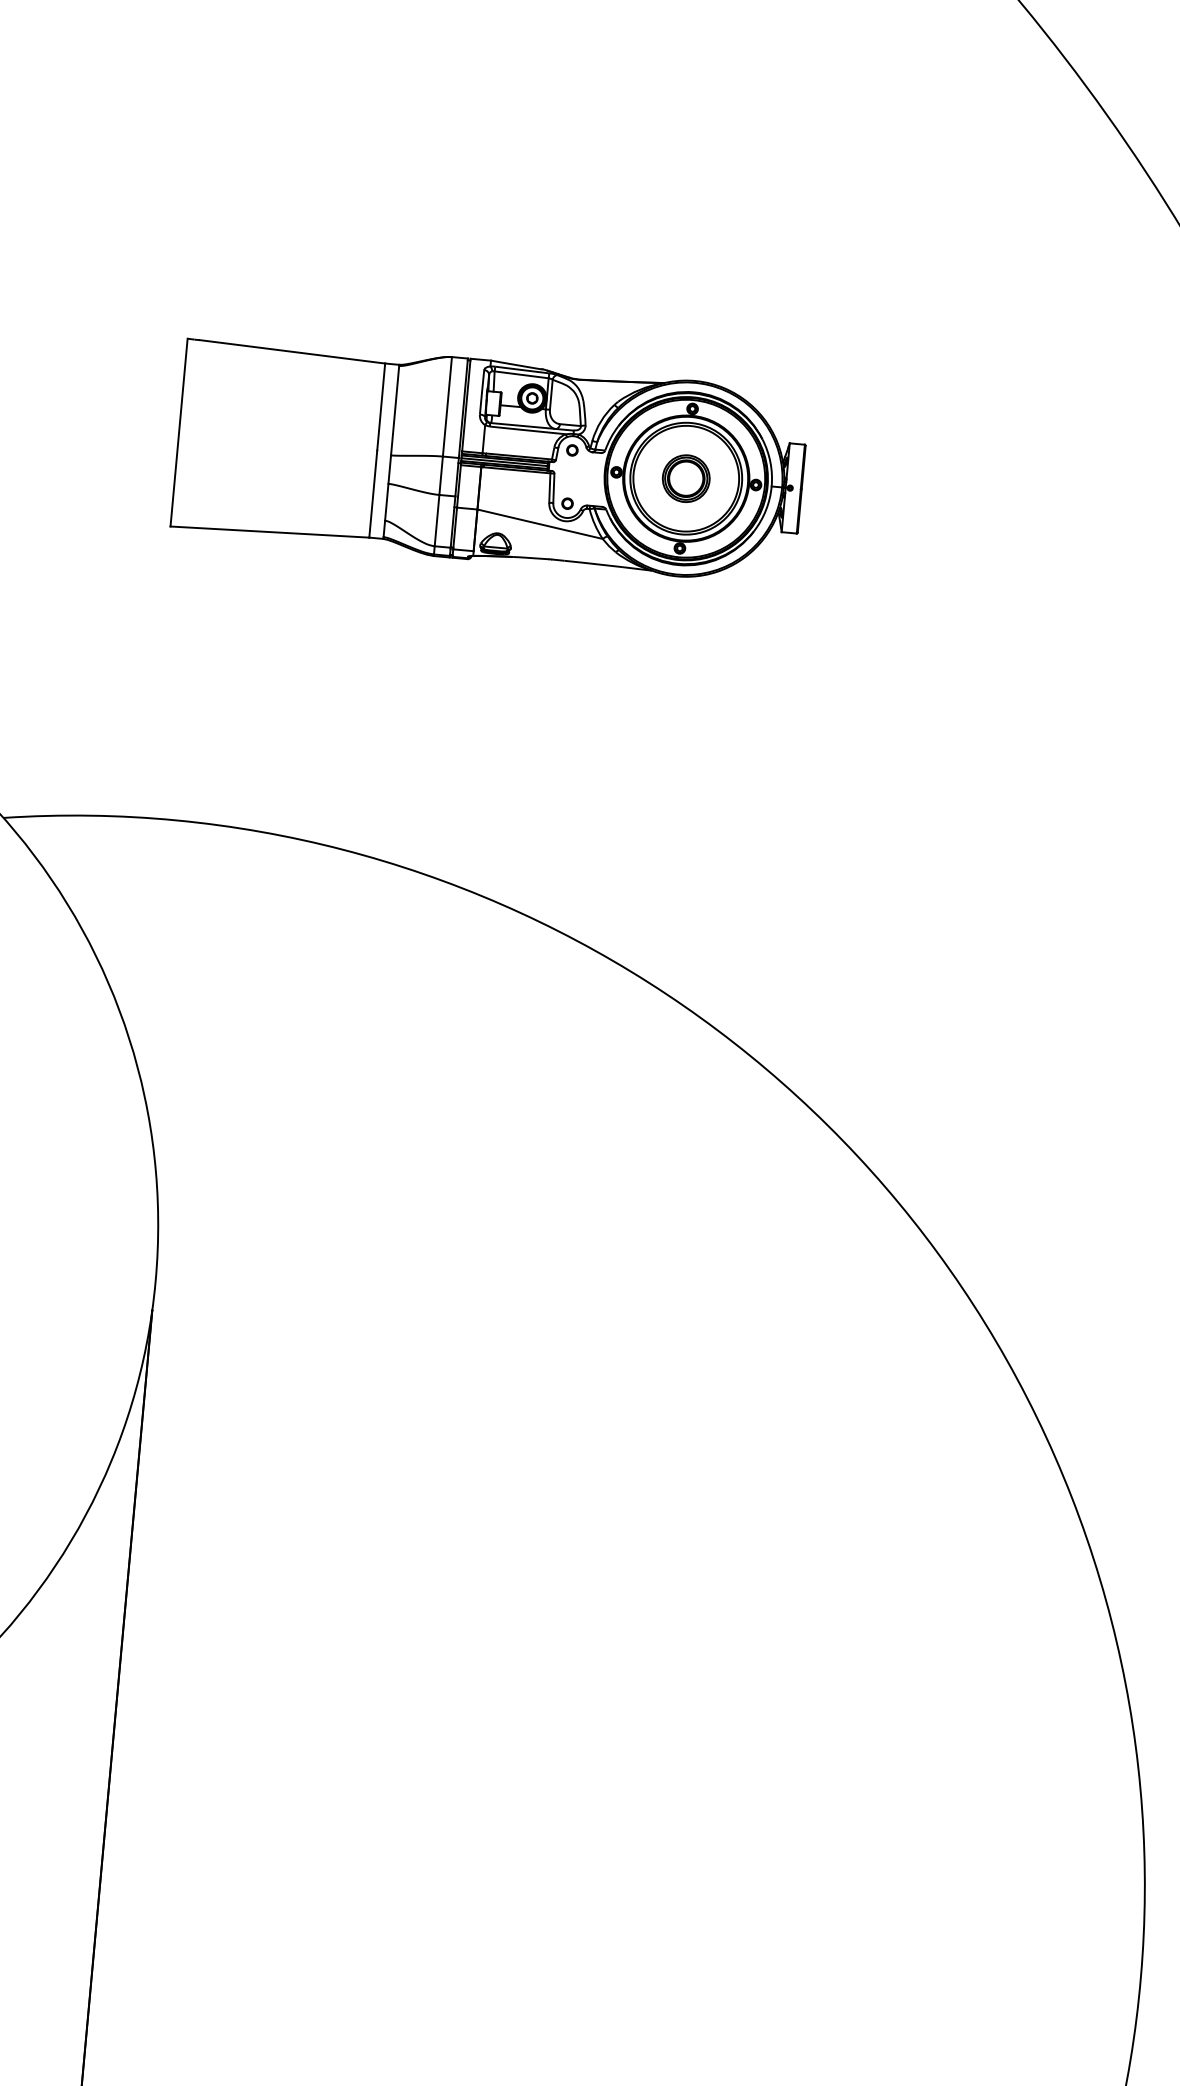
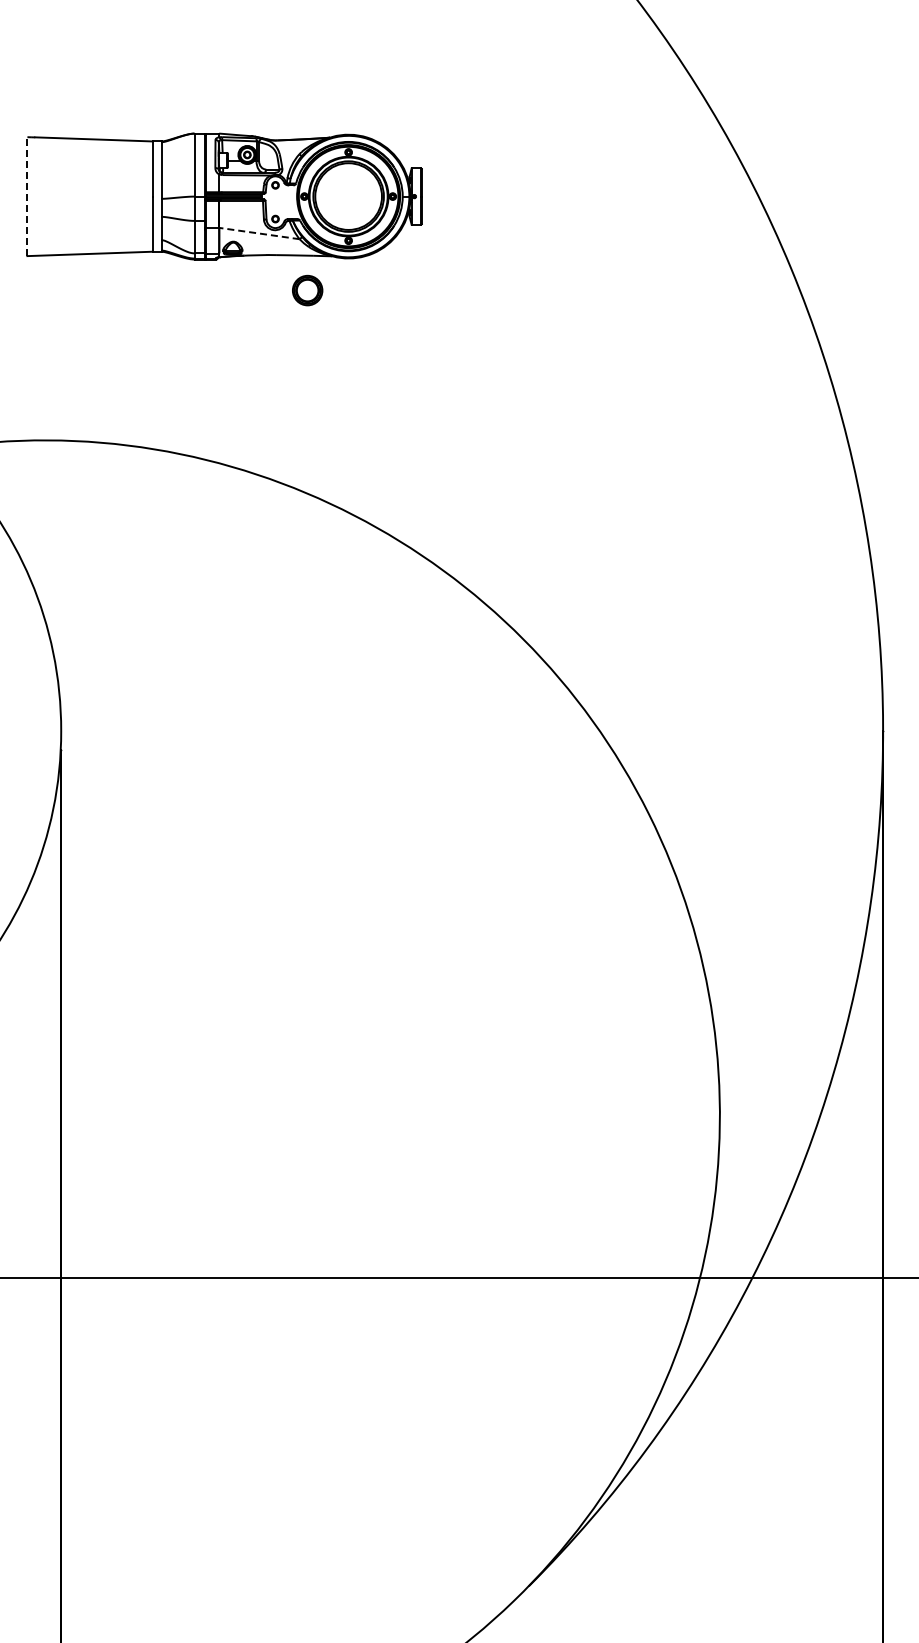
line: (179, 432) -> (27, 196), solid -> dashed
part: (686, 478) -> (307, 290), moved
line: (540, 524) -> (259, 233), solid -> dashed

